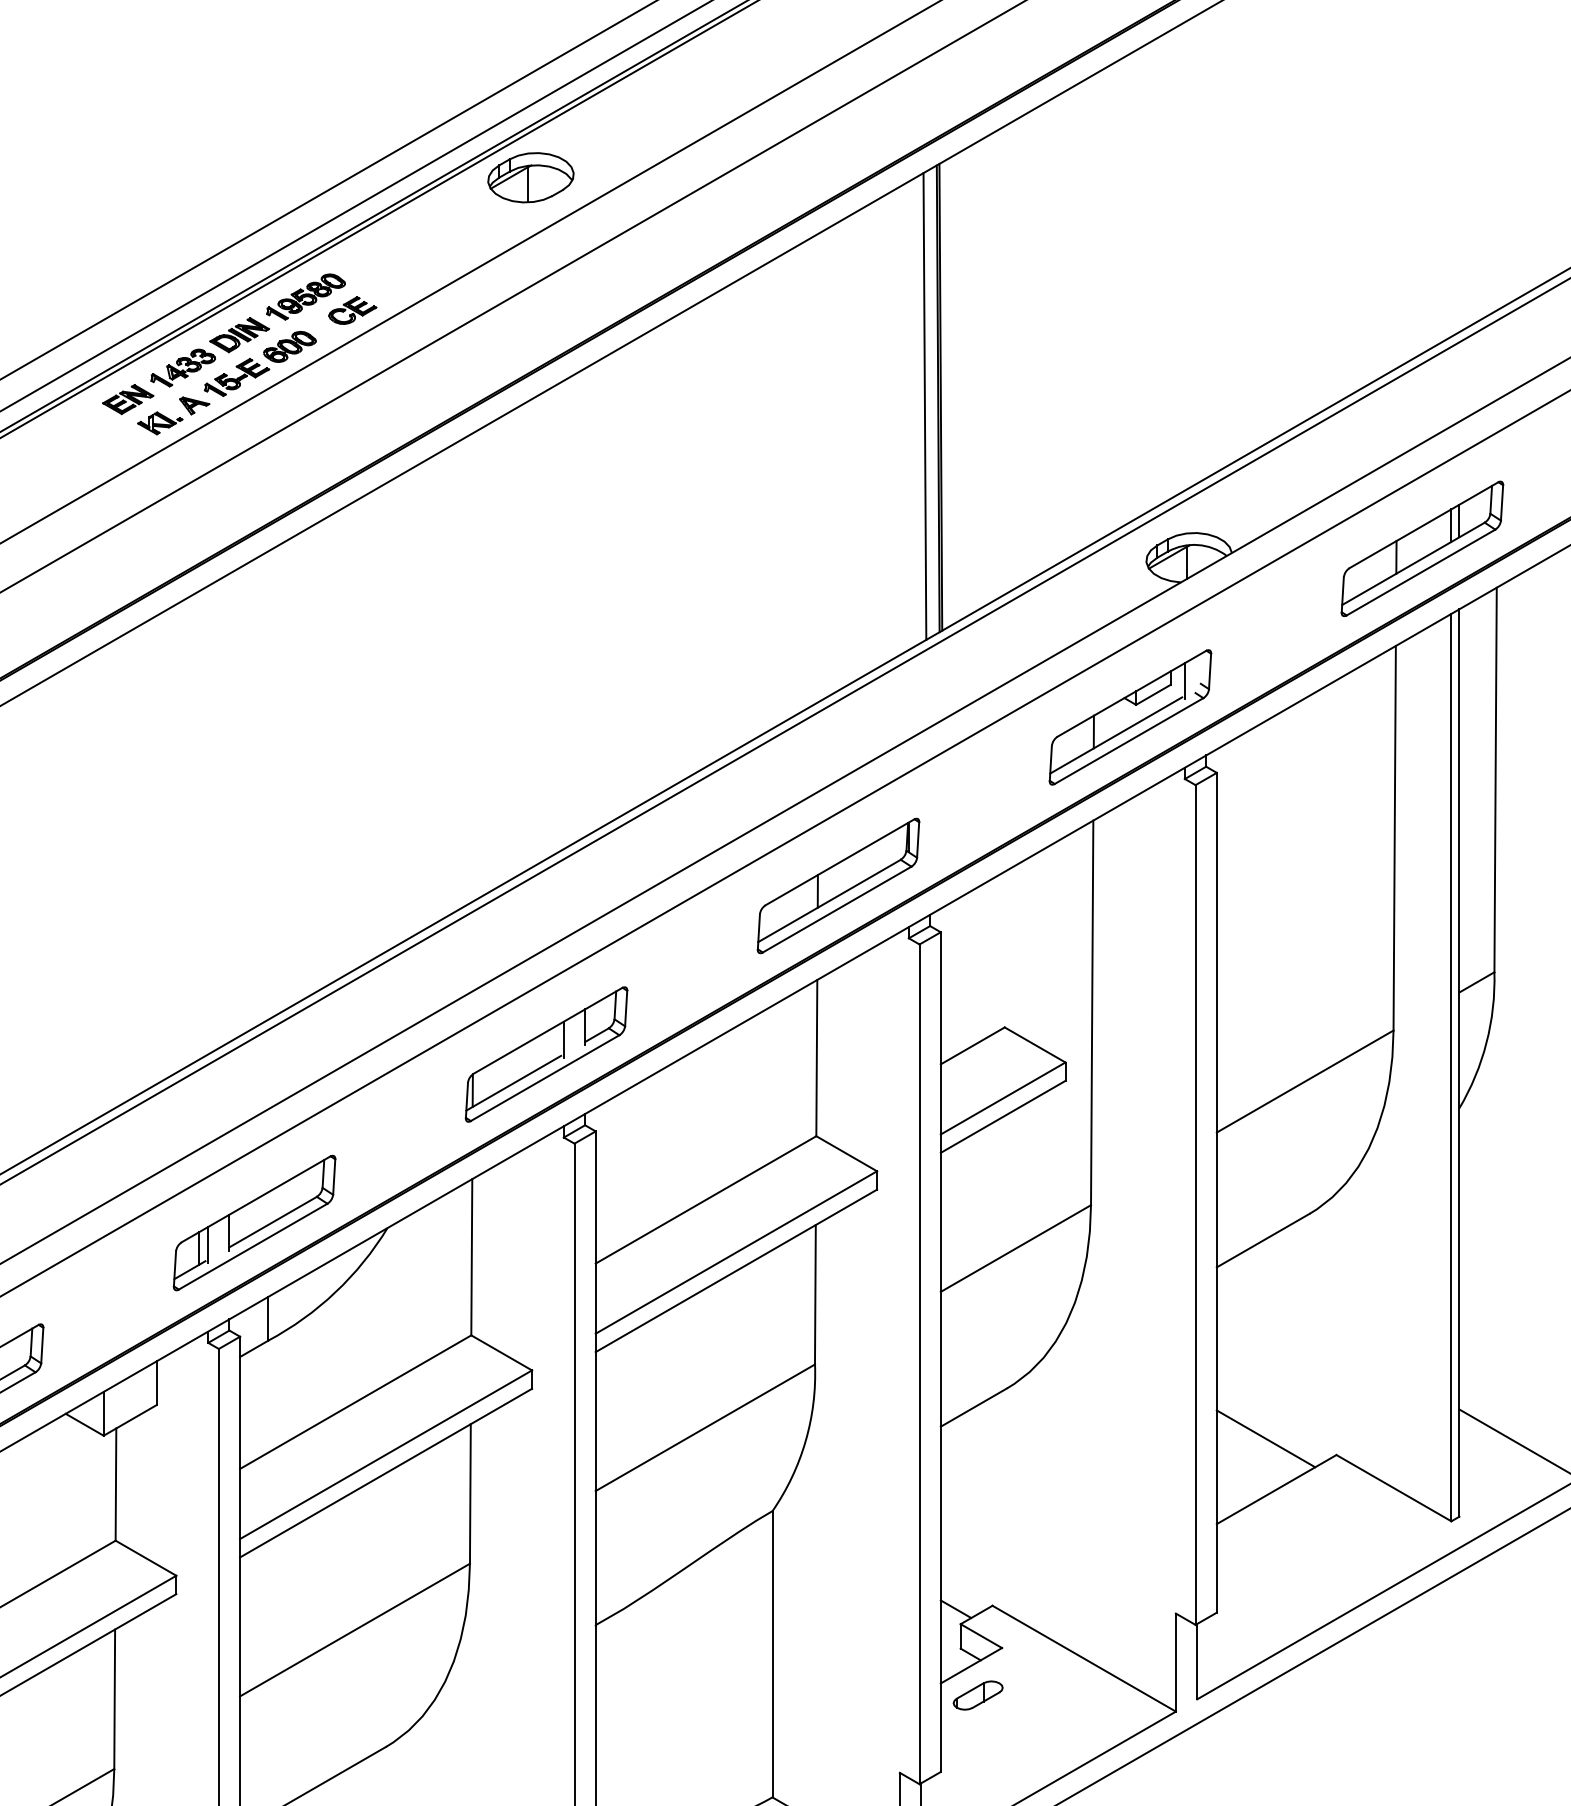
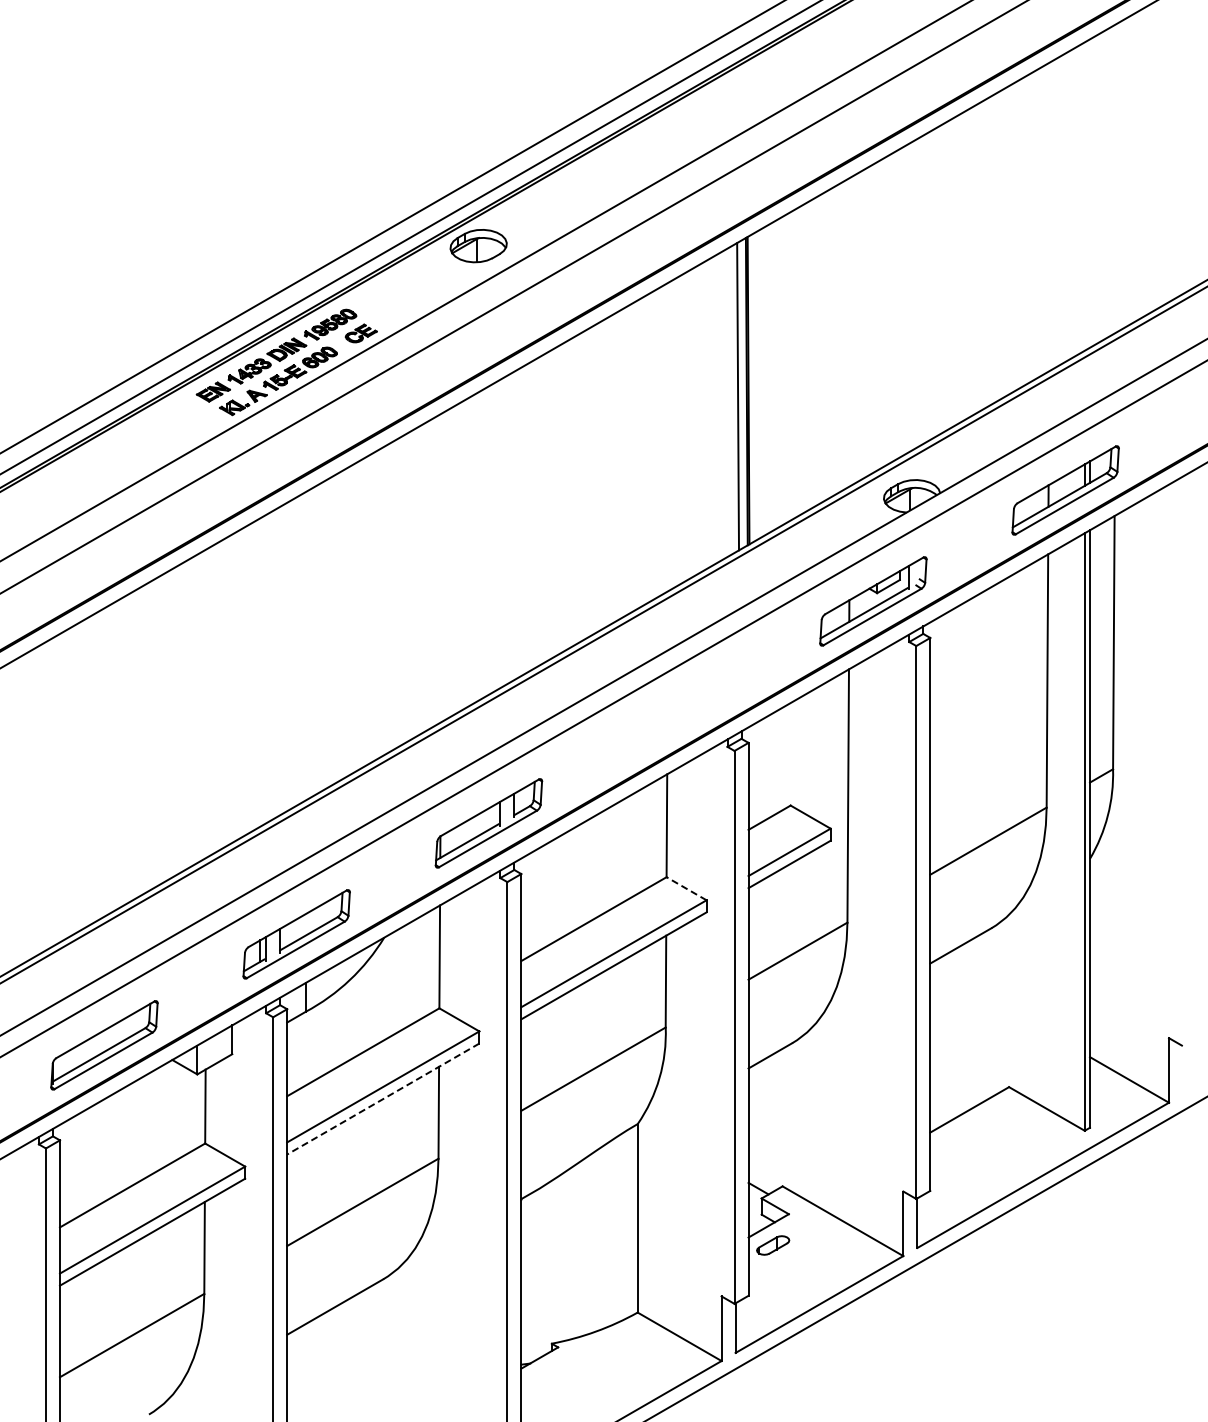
part: (838, 886) -> (681, 712), removed
line: (846, 1153) -> (686, 888), solid -> dashed
line: (1265, 1438) -> (962, 1076), removed
line: (386, 1473) -> (383, 1099), solid -> dashed

